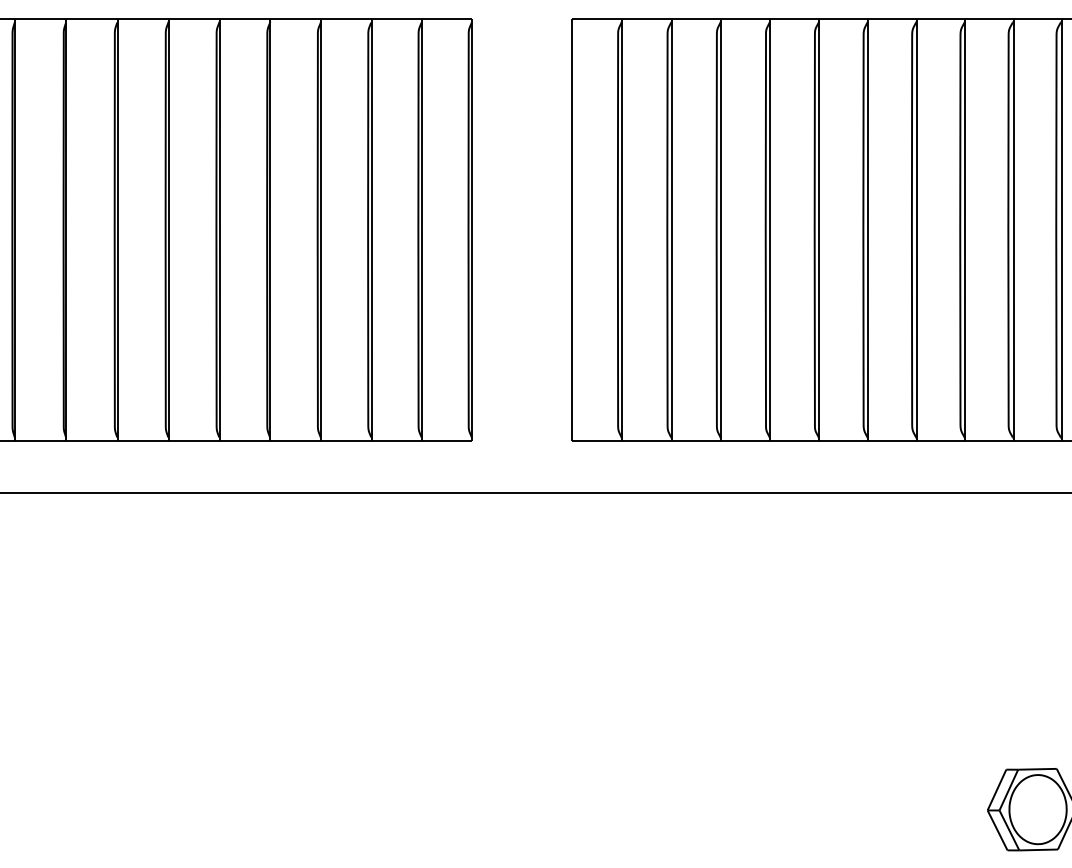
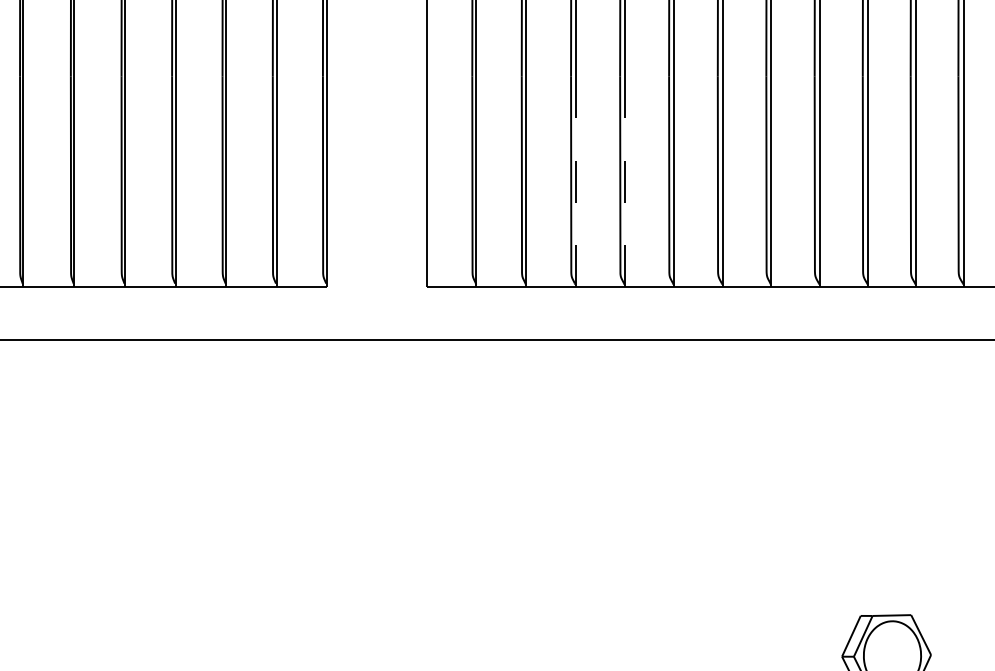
line: (721, 333) -> (575, 179), solid -> dashed
line: (770, 333) -> (624, 179), solid -> dashed

